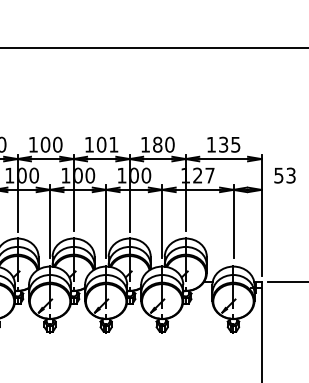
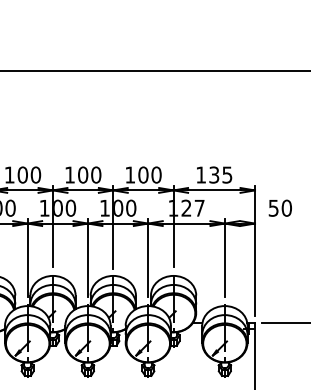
text: (113, 144) -> (95, 174), 101 -> 100
text: (157, 144) -> (143, 174), 180 -> 100
text: (290, 175) -> (286, 208), 53 -> 50

